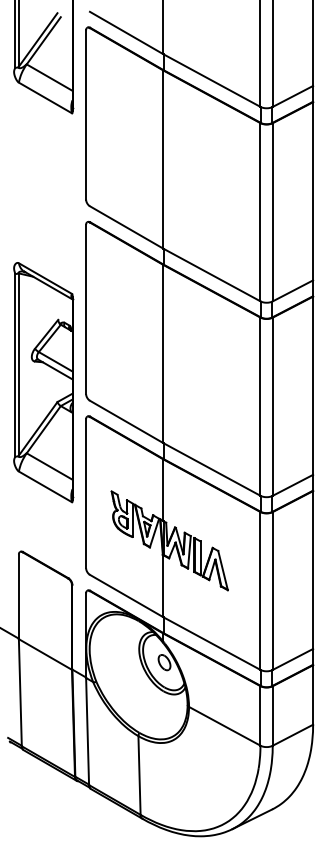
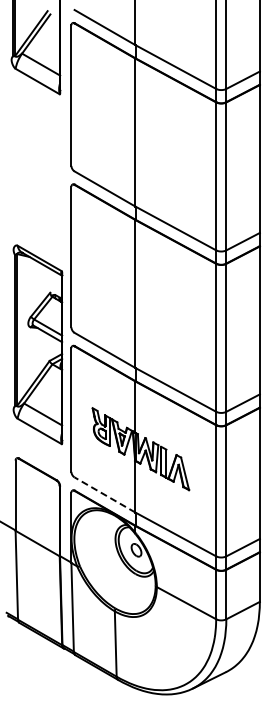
part: (42, 382) -> (37, 344), moved
line: (125, 595) -> (104, 494), solid -> dashed

